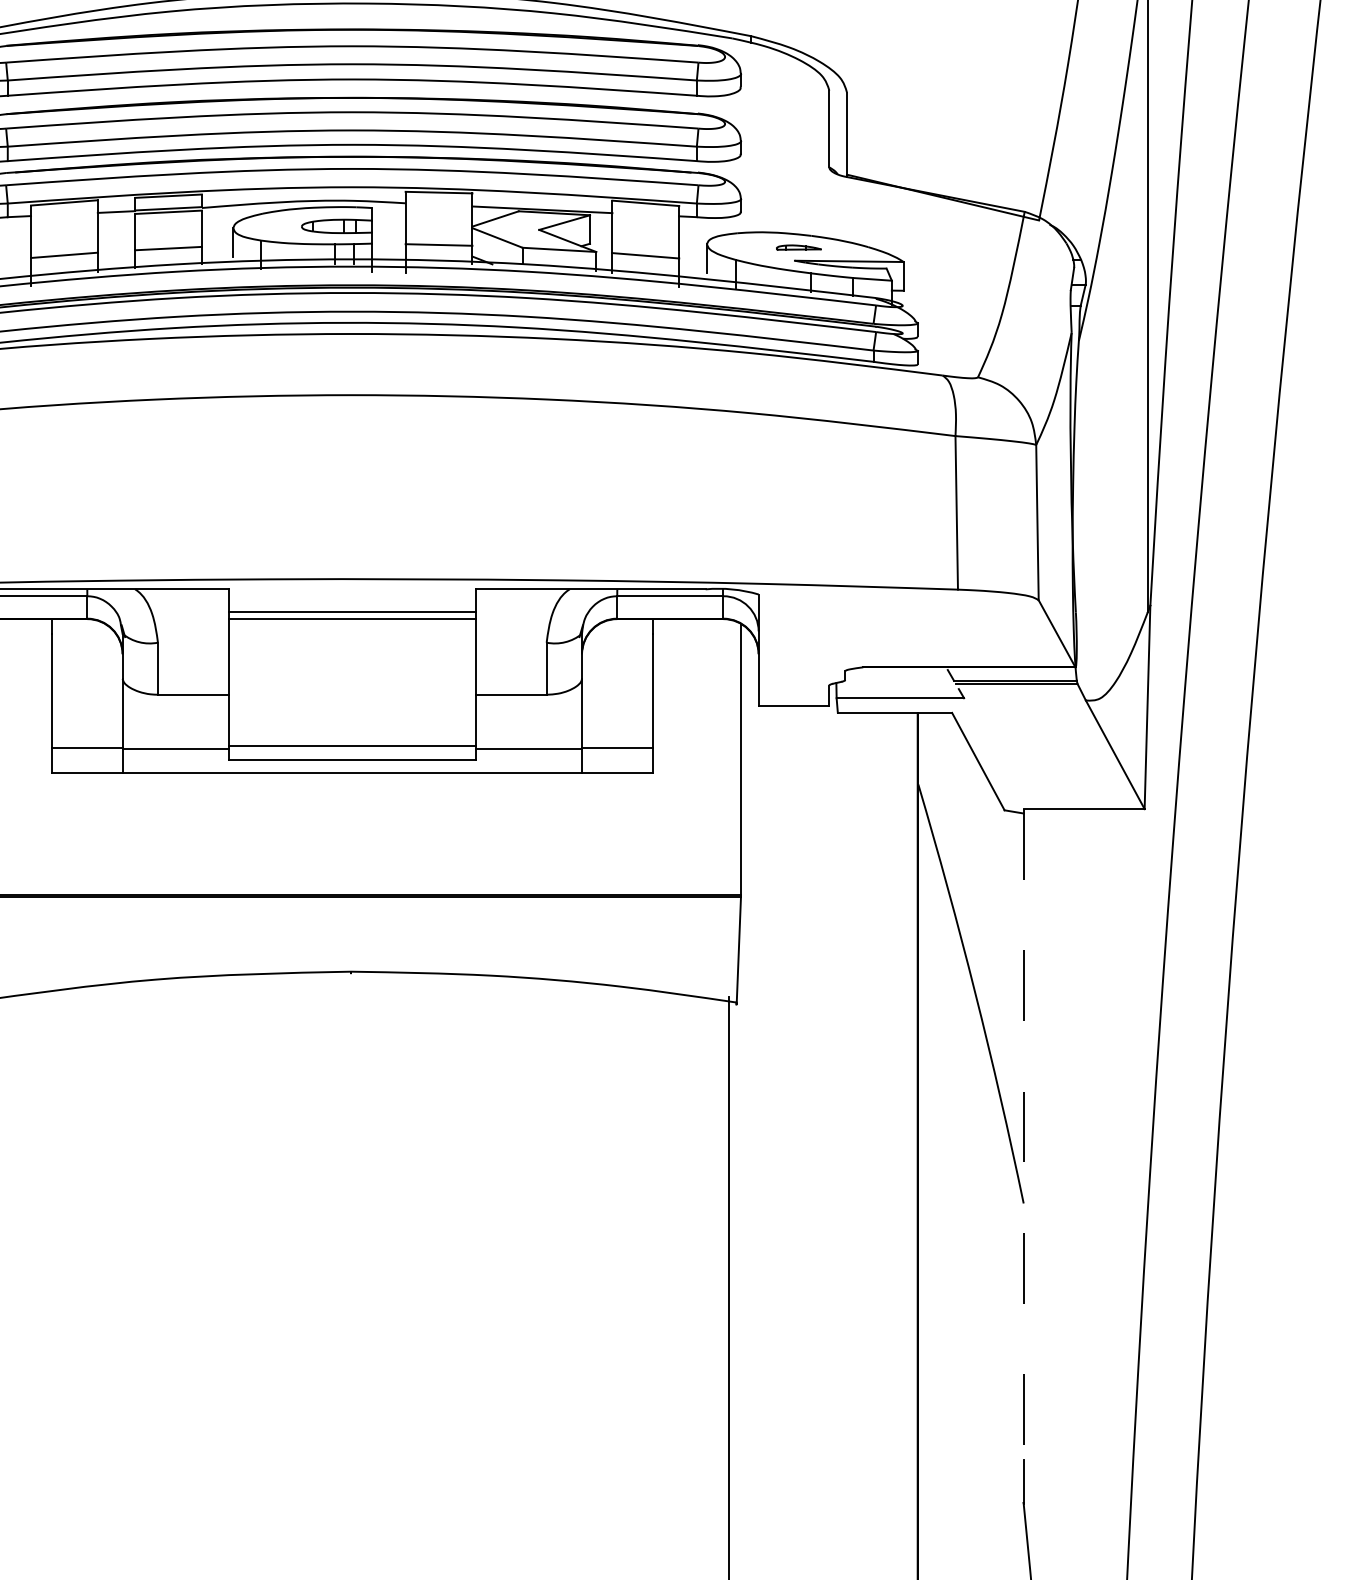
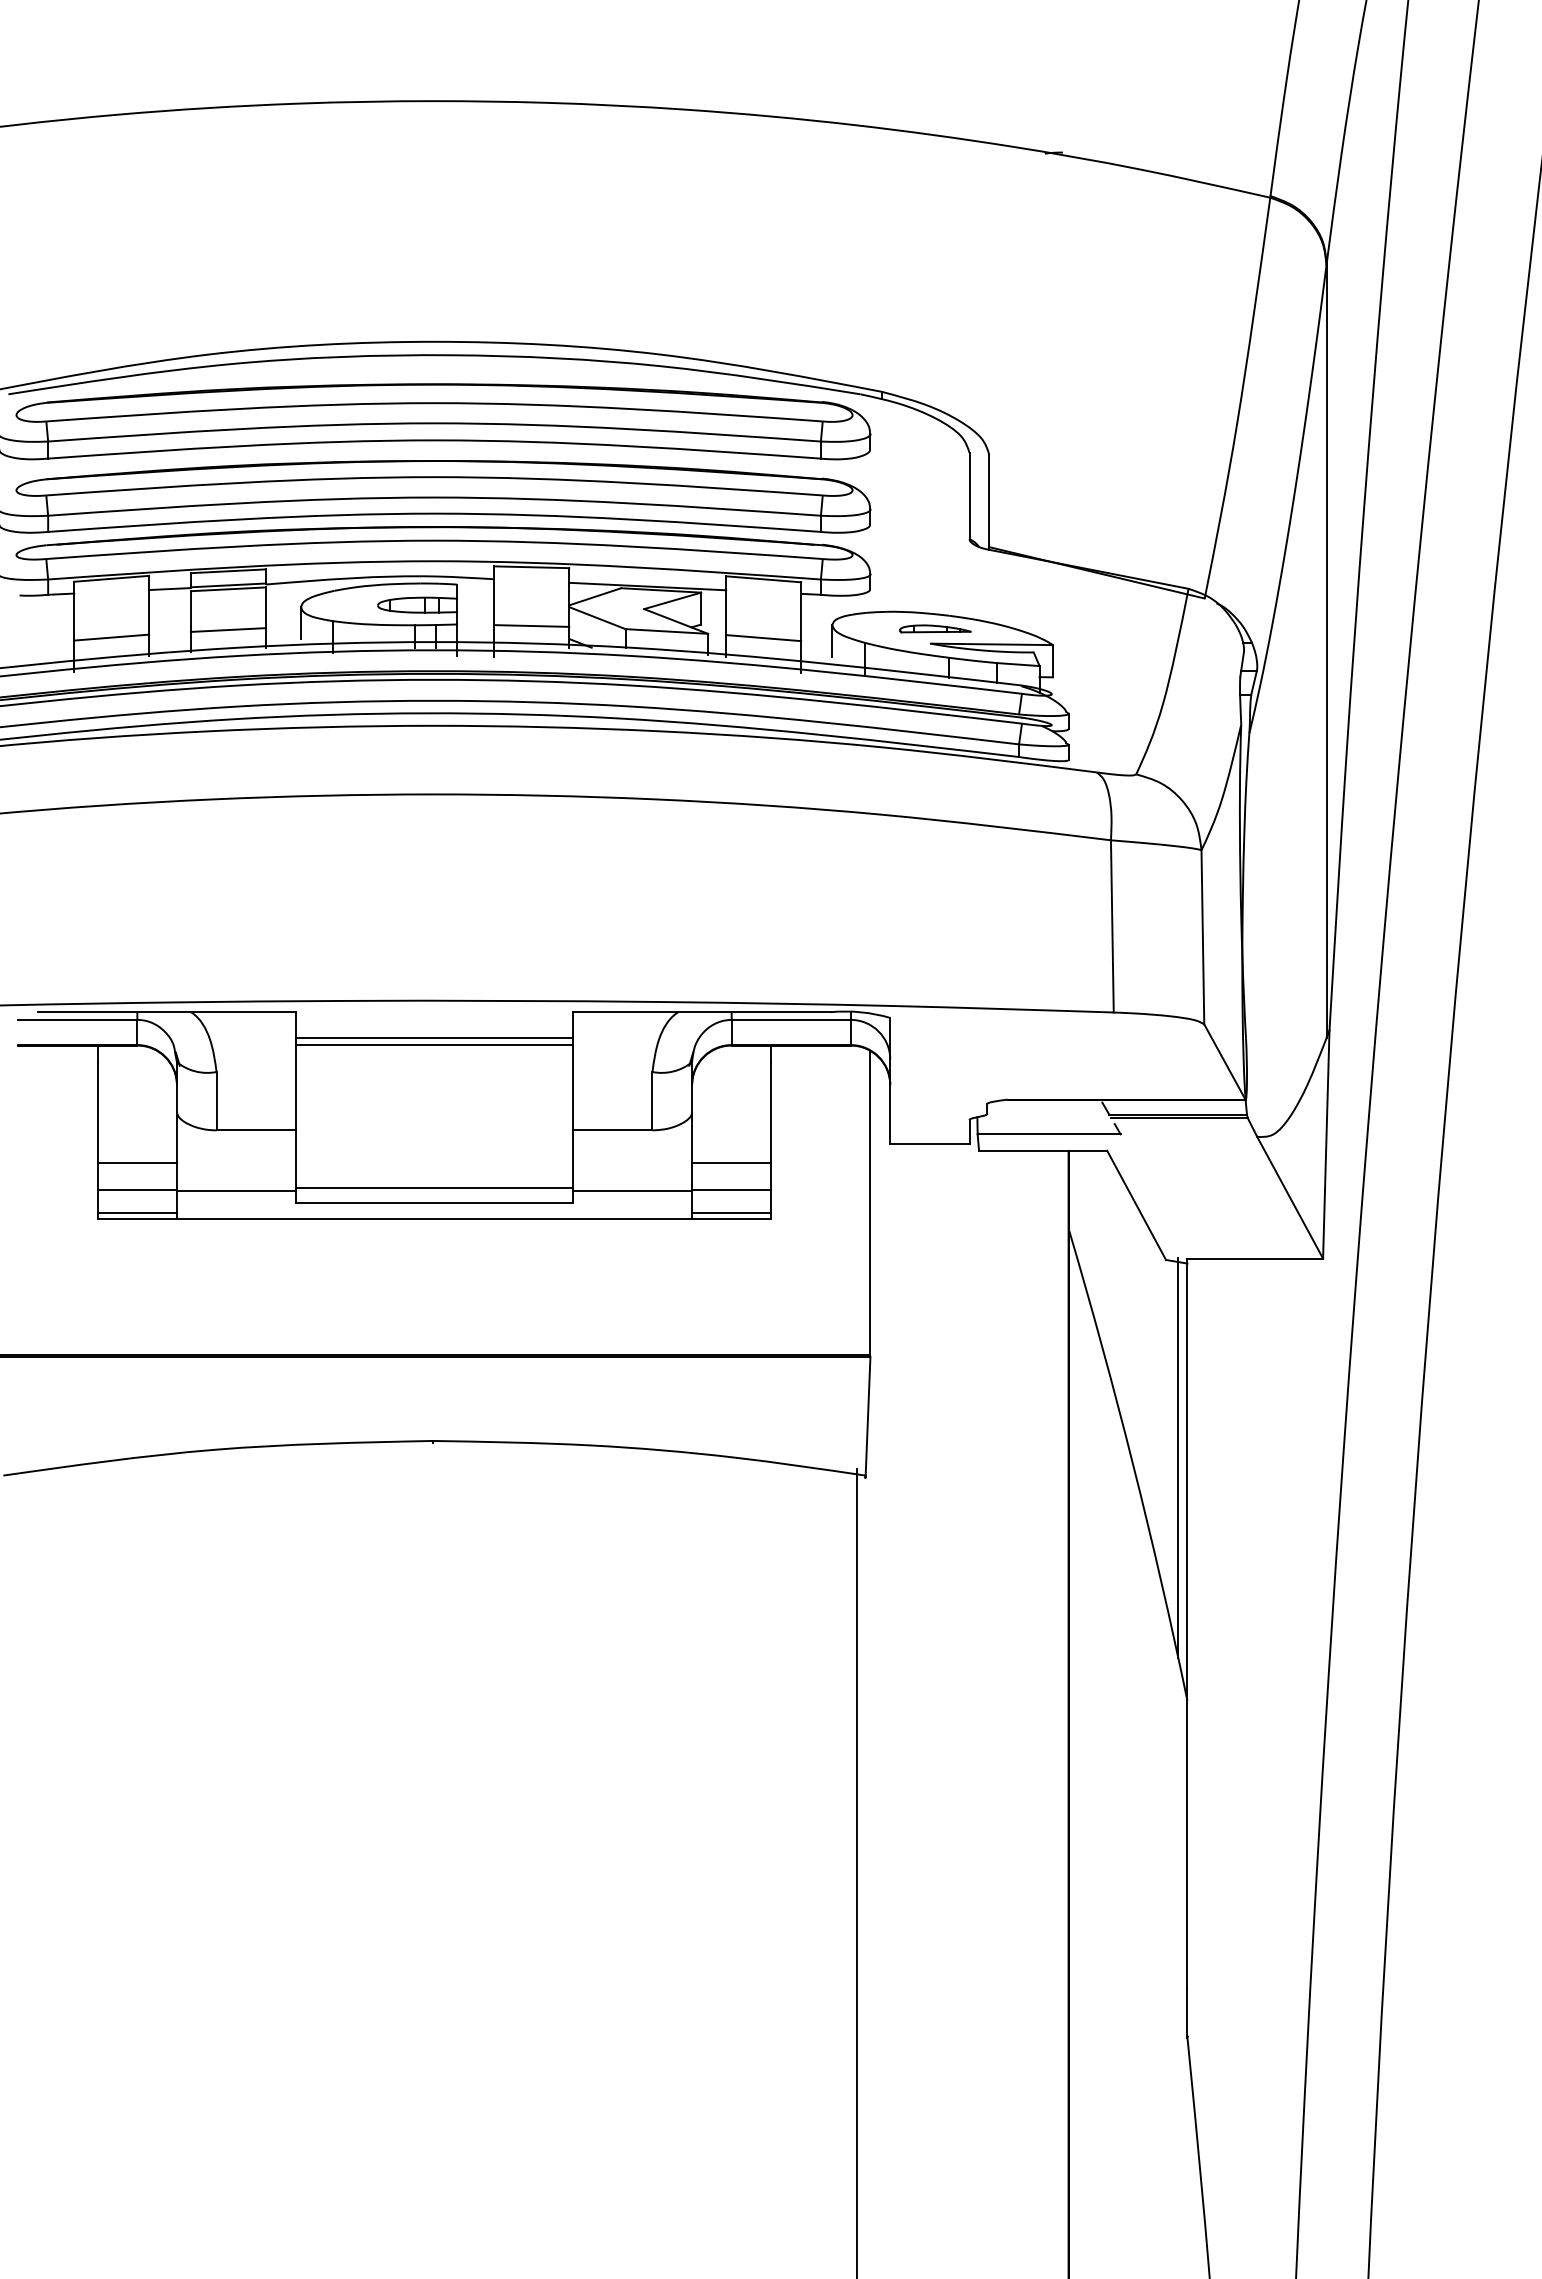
part: (799, 247) -> (935, 628), size x1.43
line: (86, 724) -> (136, 1163), added
line: (617, 724) -> (731, 1163), added
line: (86, 767) -> (136, 1212), added
line: (617, 767) -> (731, 1212), added
line: (1015, 987) -> (1178, 1458), added
line: (1023, 1135) -> (1187, 1624), dashed -> solid

